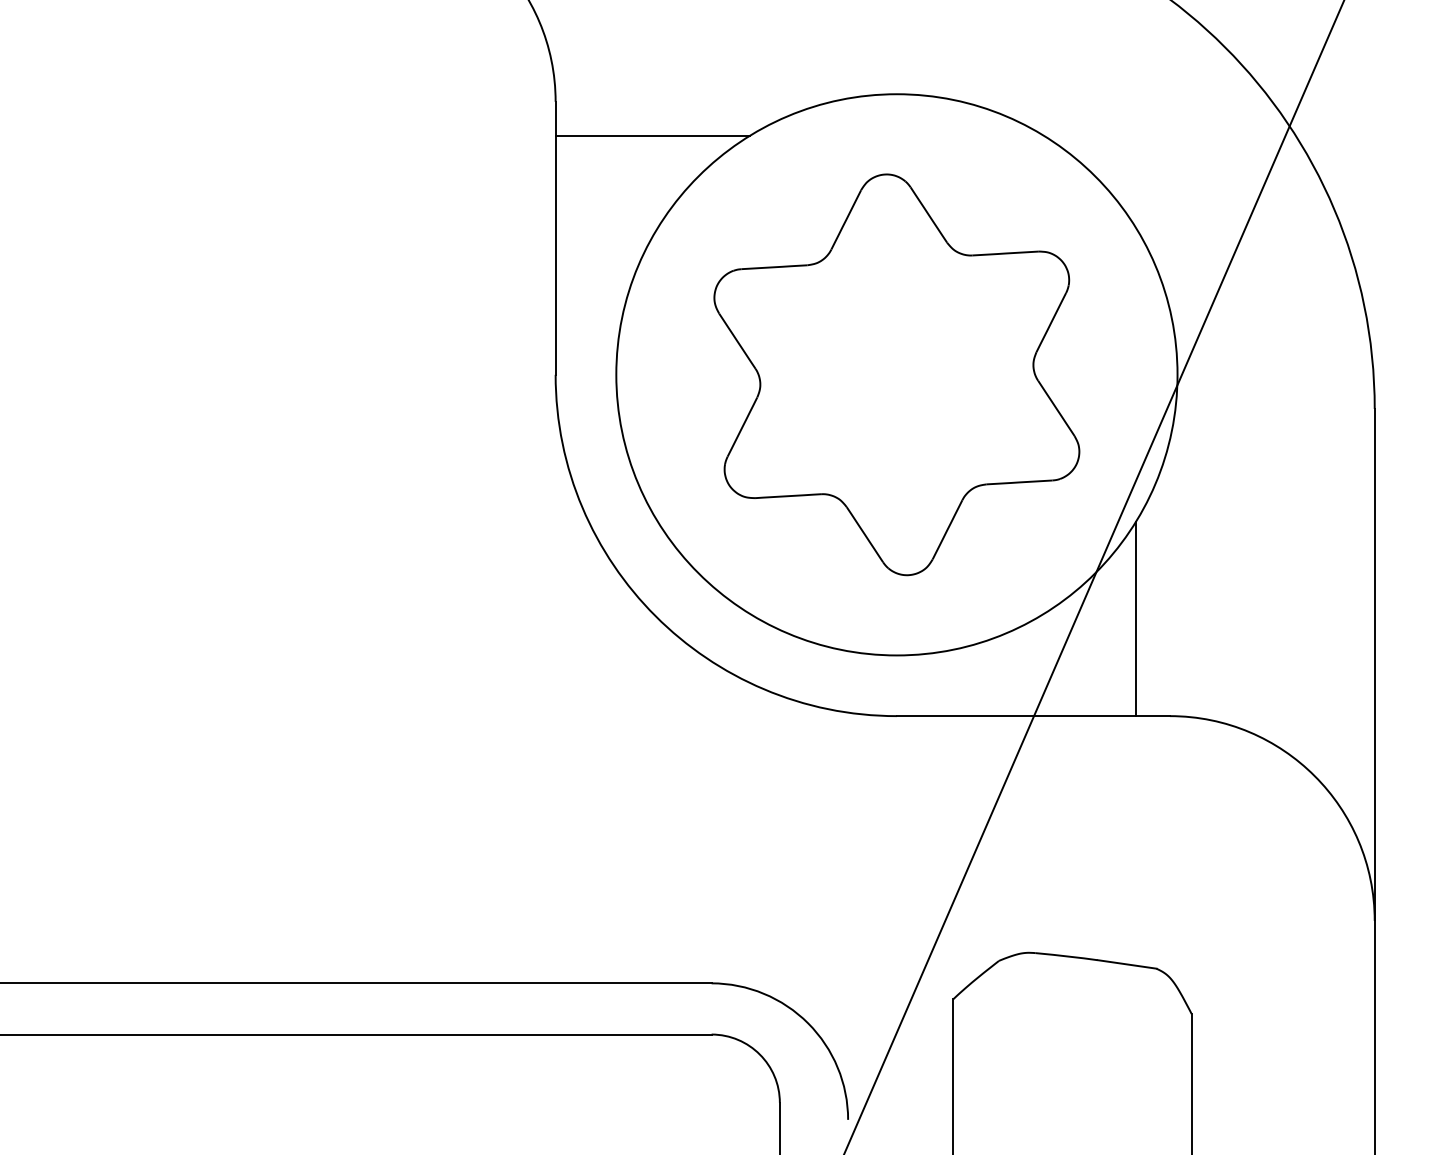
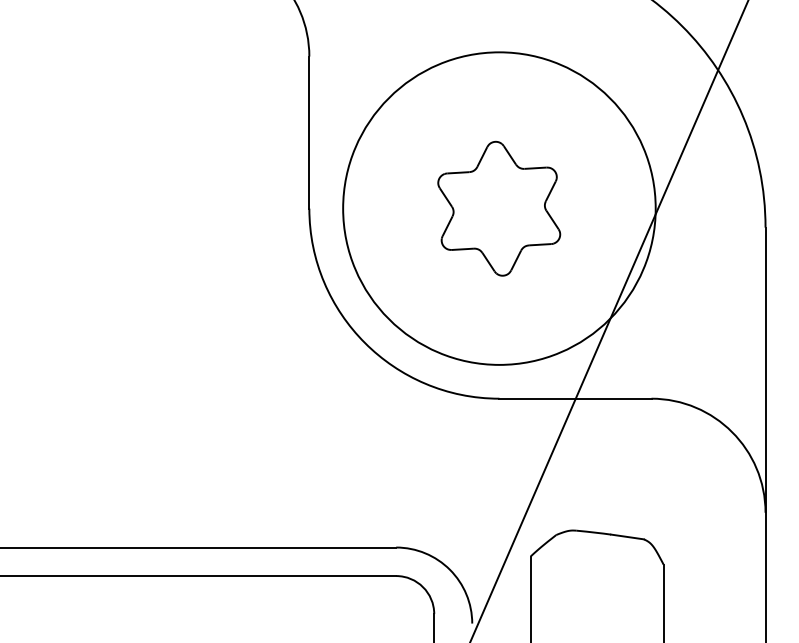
line: (652, 135) -> (363, 75), removed
part: (895, 374) -> (498, 208), size x0.6
line: (1135, 618) -> (632, 344), removed

